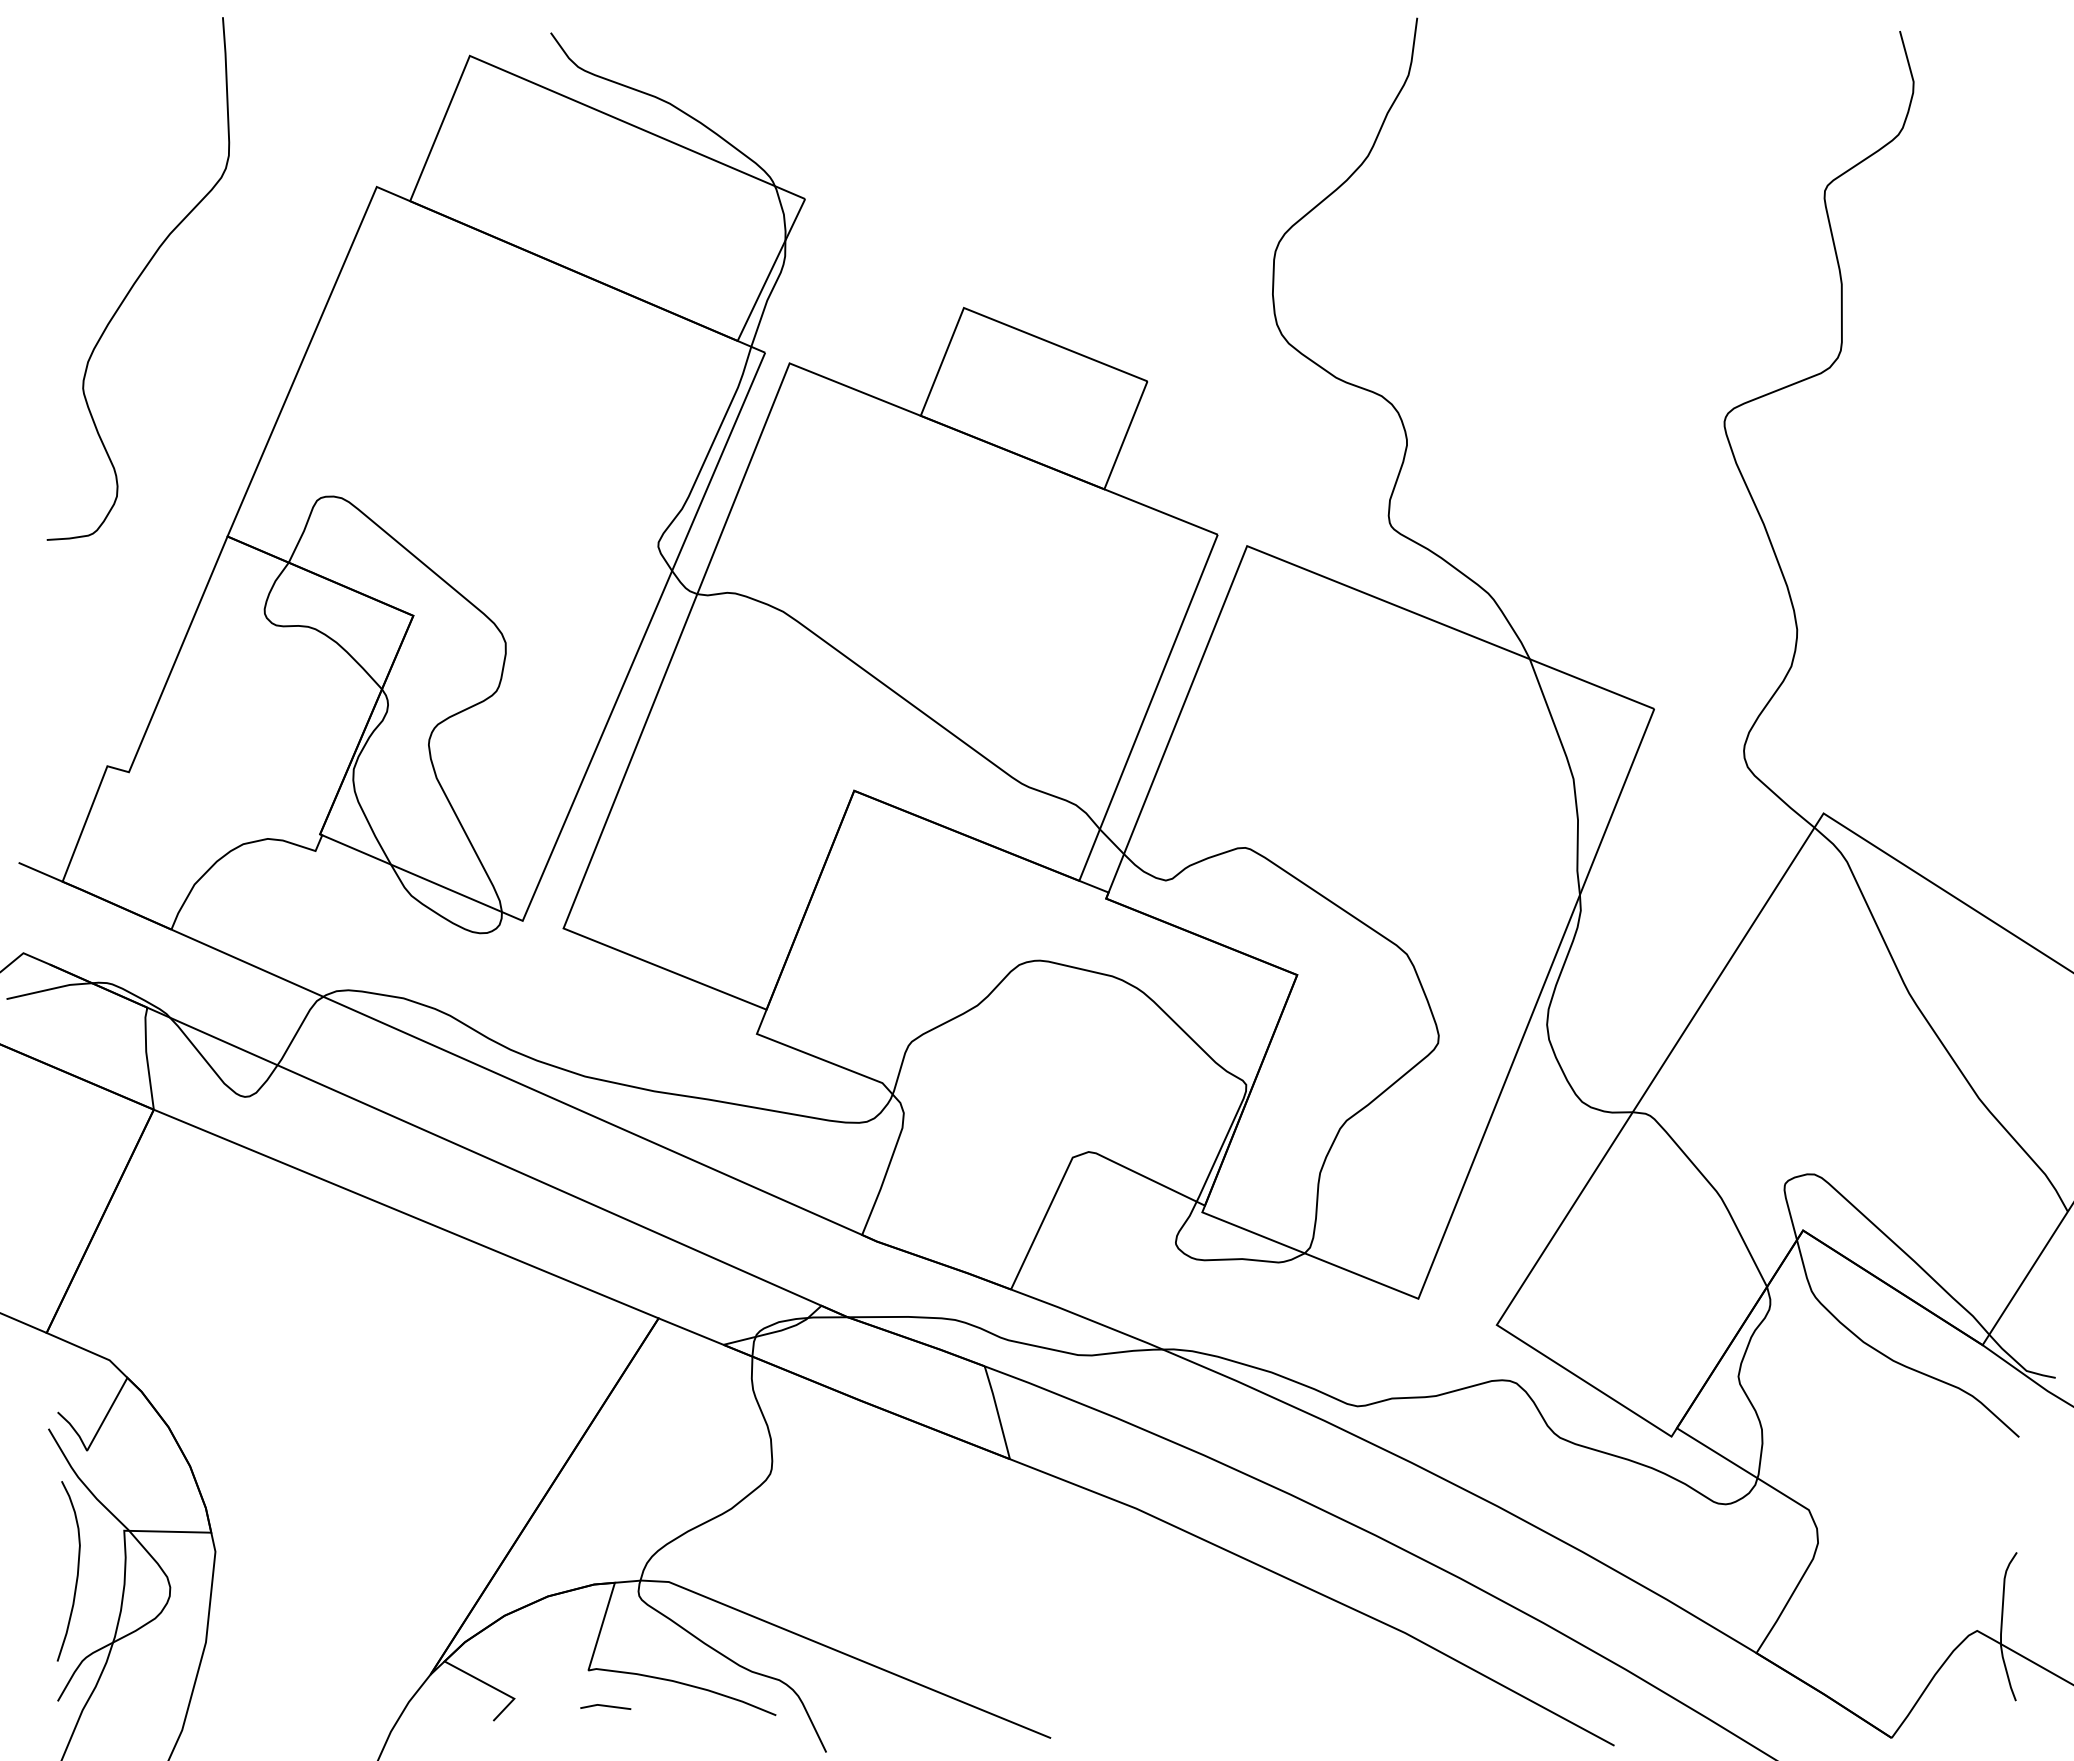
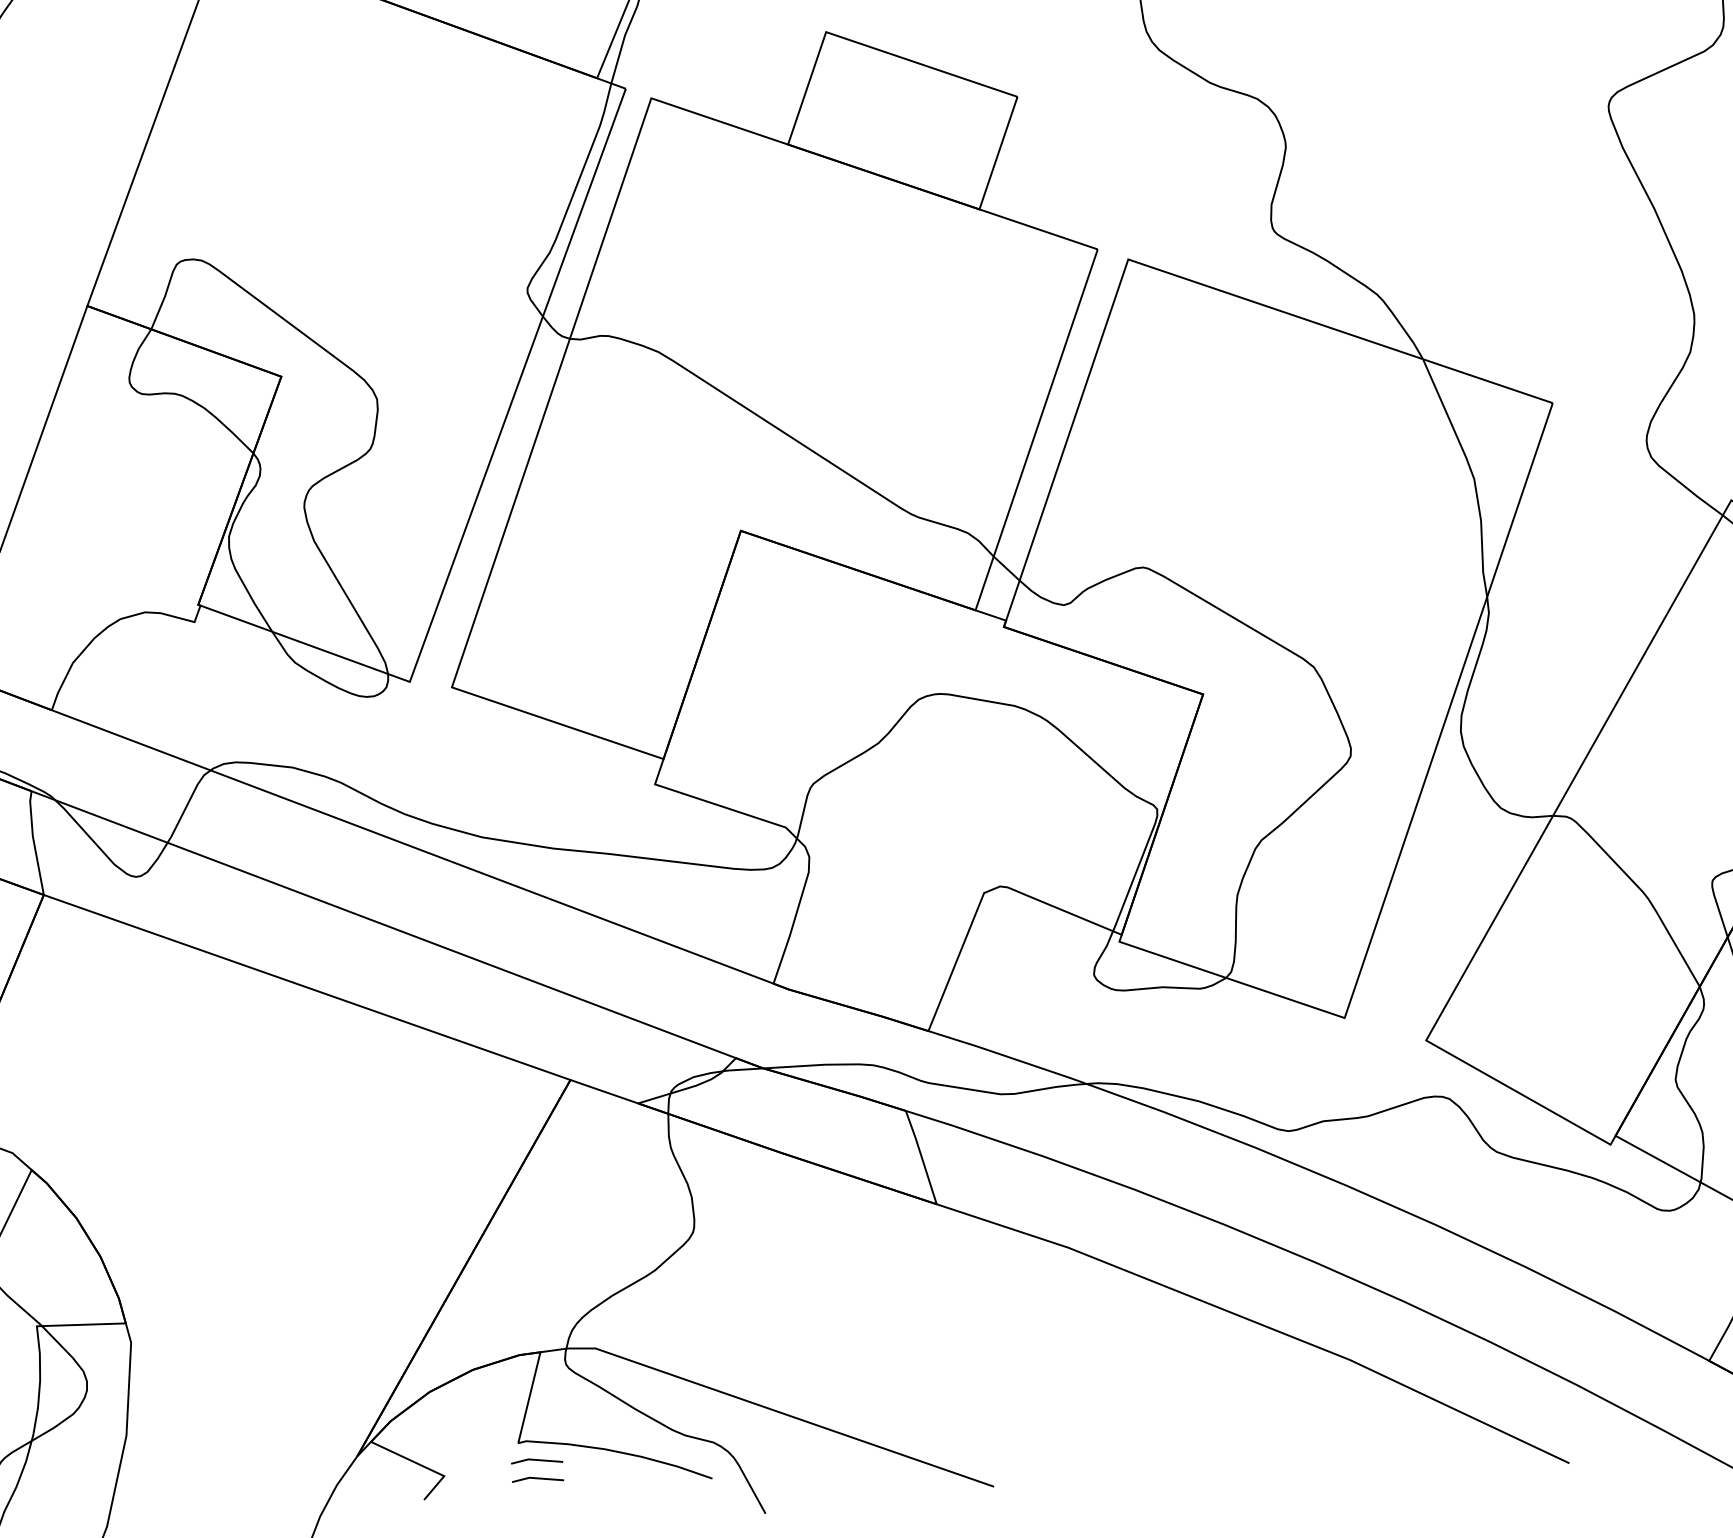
line: (605, 1688) -> (536, 1460), added

